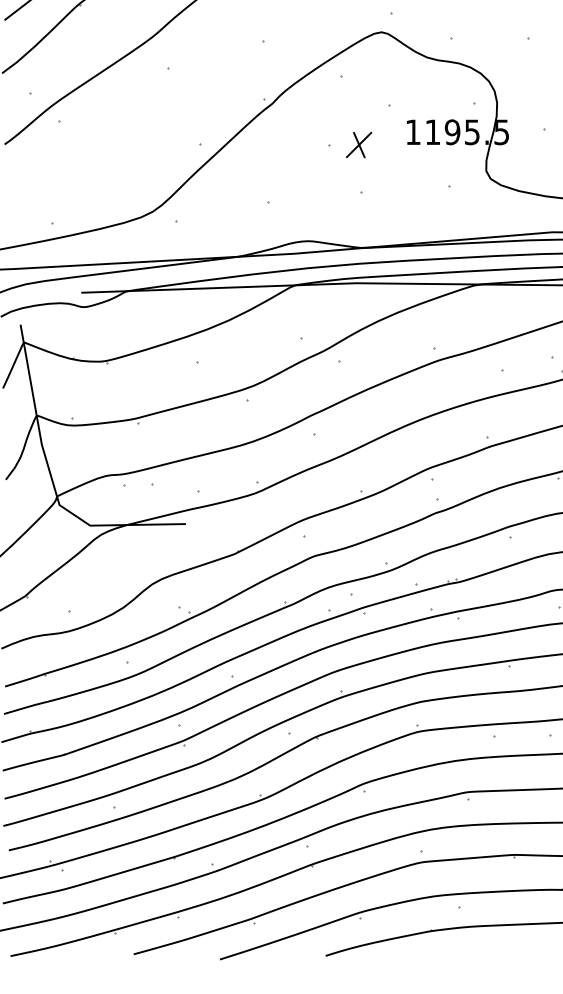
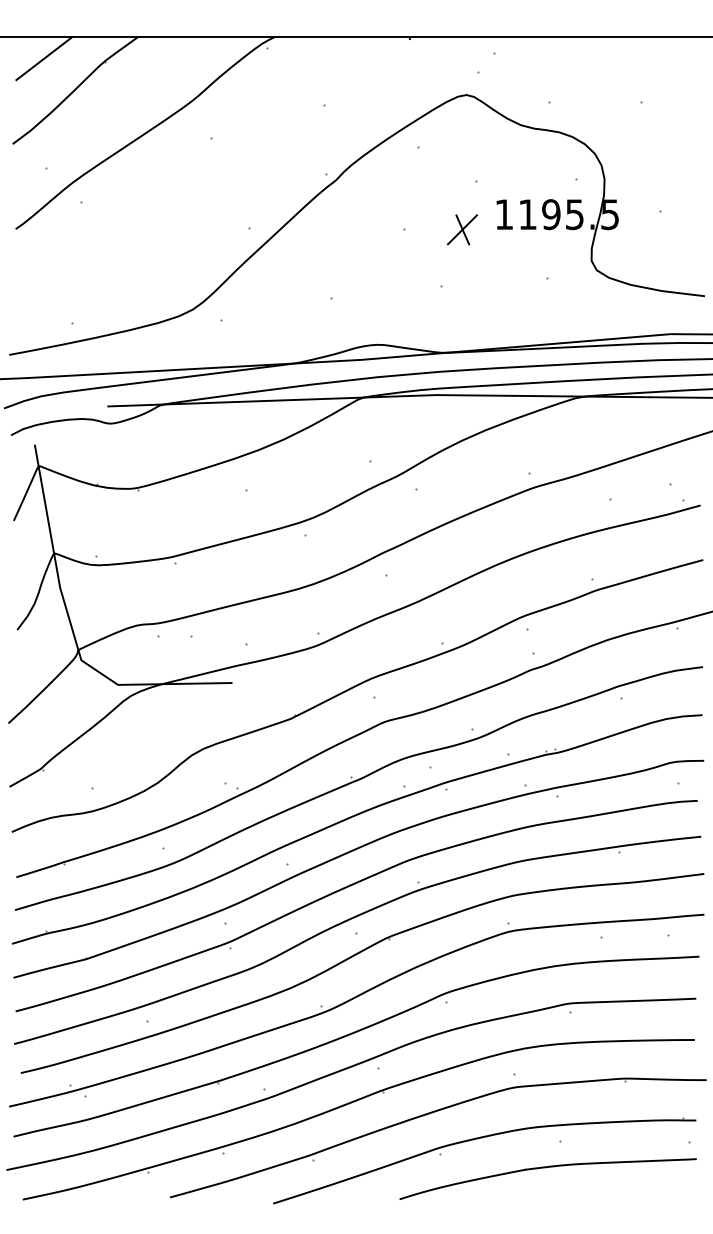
part: (359, 144) -> (462, 229), moved

